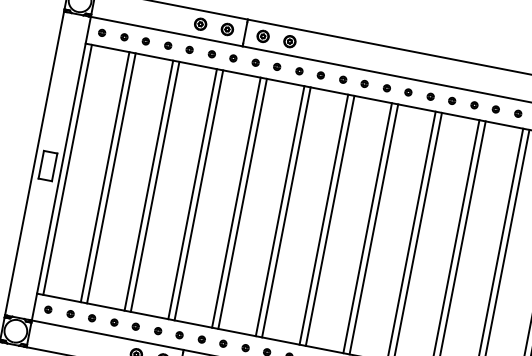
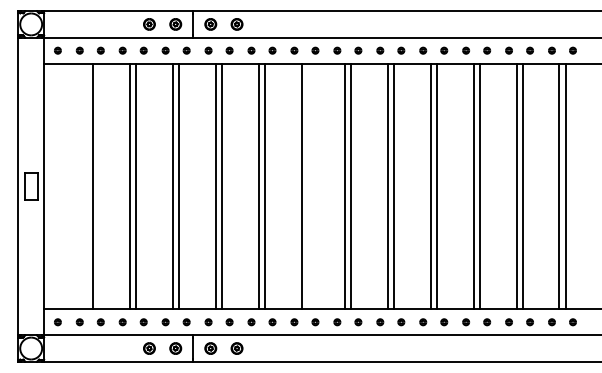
line: (67, 169) -> (50, 186), removed
line: (105, 177) -> (87, 186), removed
line: (330, 221) -> (308, 186), removed

